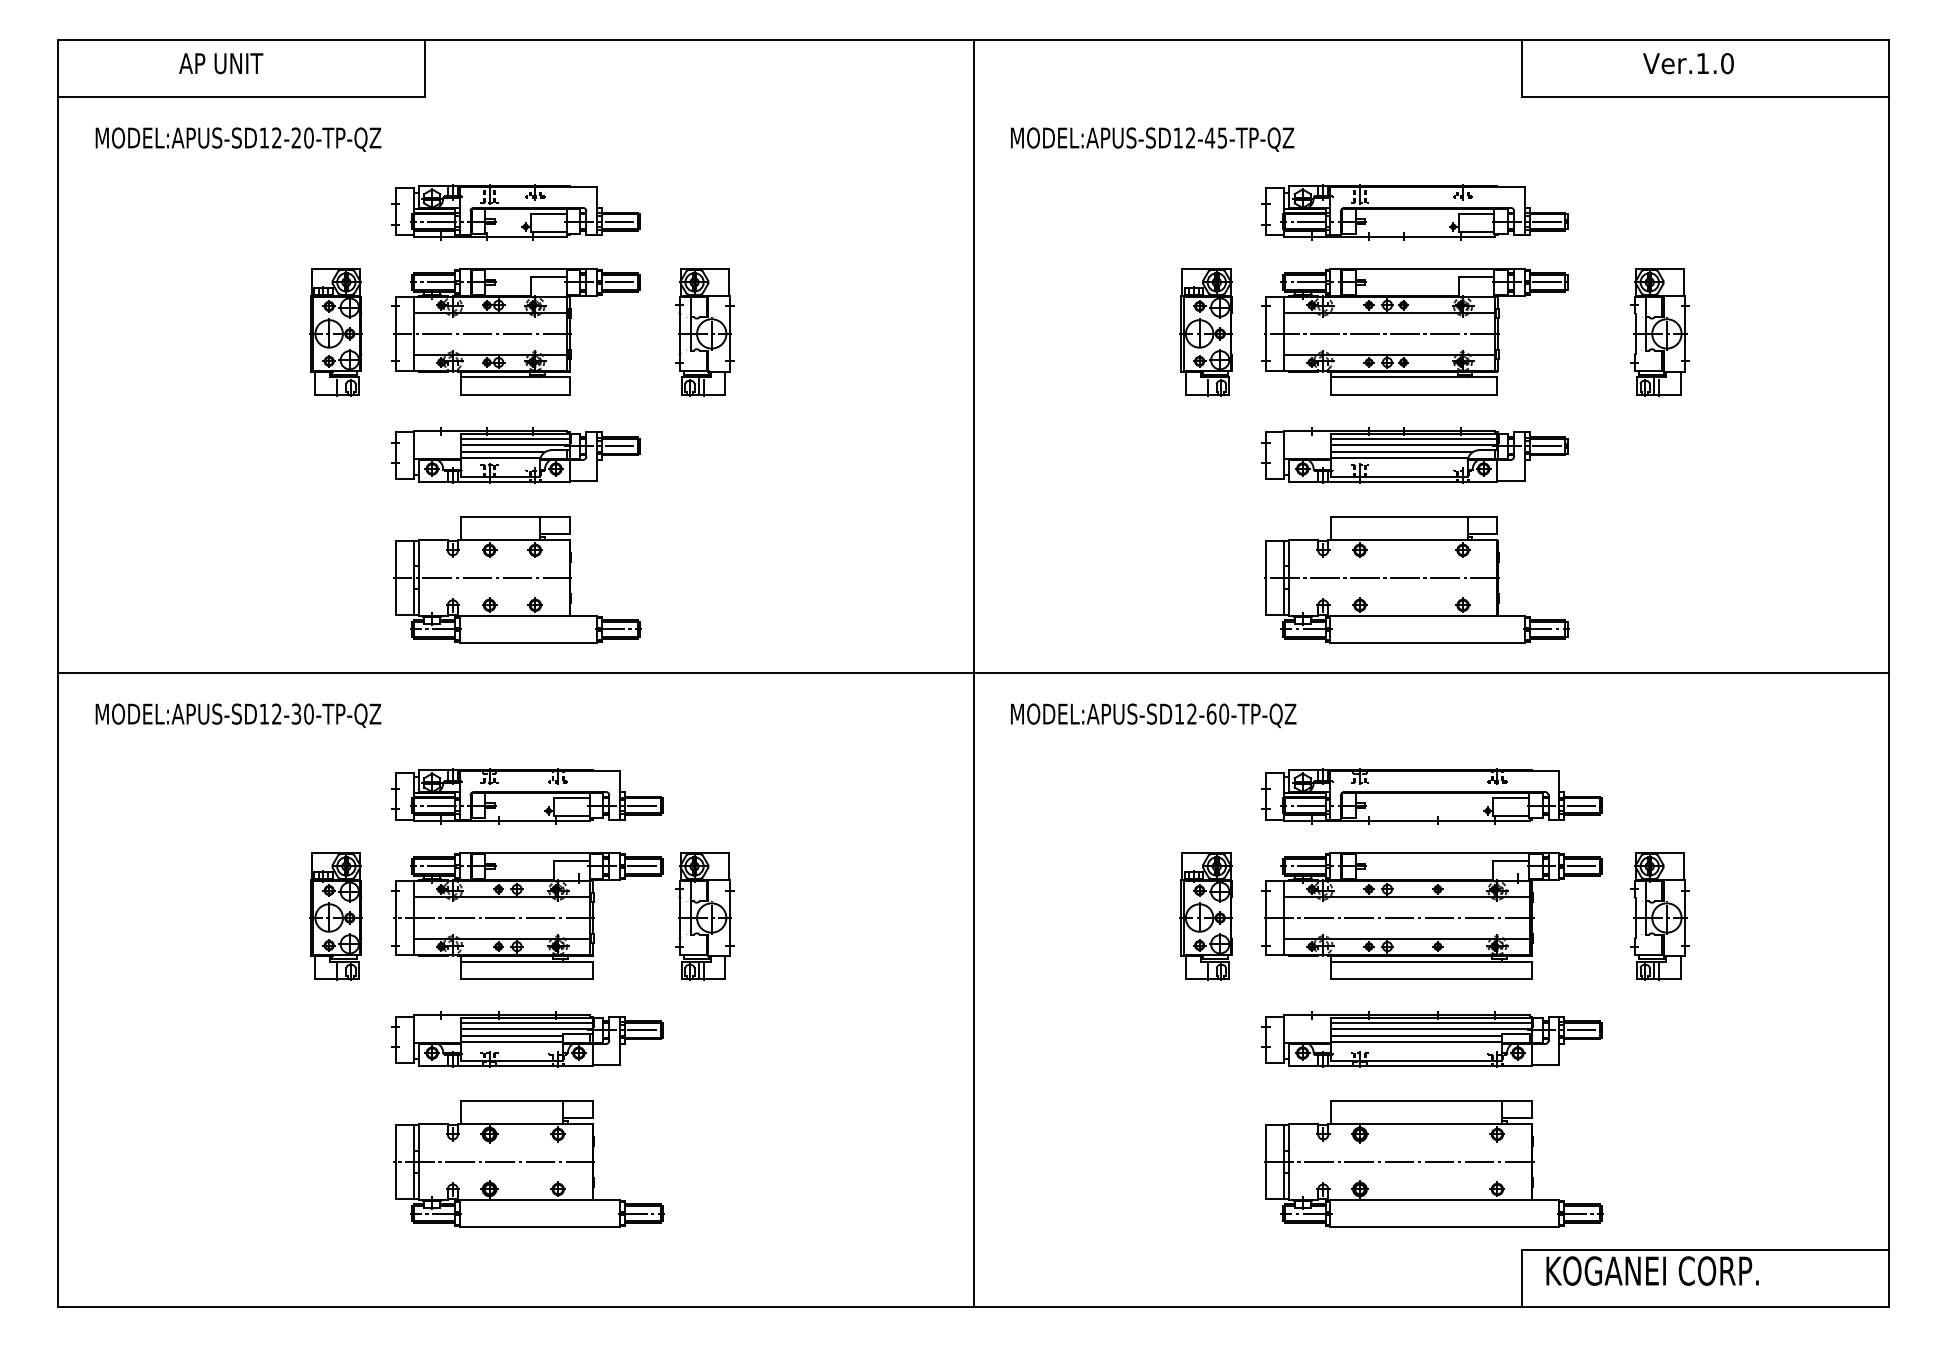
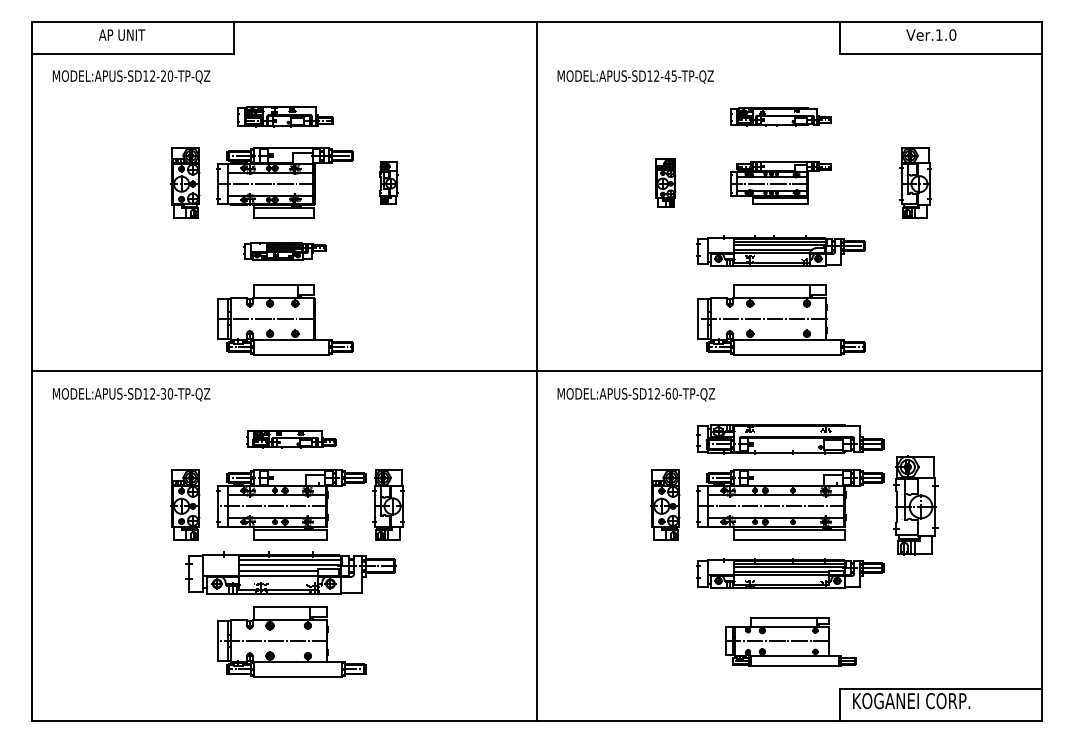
part: (515, 211) -> (284, 116), size x0.7
part: (1414, 211) -> (780, 116), size x0.6
part: (704, 330) -> (388, 182), size x0.6
part: (1206, 330) -> (665, 182), size x0.7
part: (1414, 330) -> (780, 182), size x0.6
part: (515, 454) -> (284, 250), size x0.6
part: (528, 796) -> (291, 439), size x0.6
part: (1659, 914) -> (915, 504), size x1.4
part: (528, 1039) -> (291, 573), size x1.4
part: (1433, 1163) -> (790, 641), size x0.7

